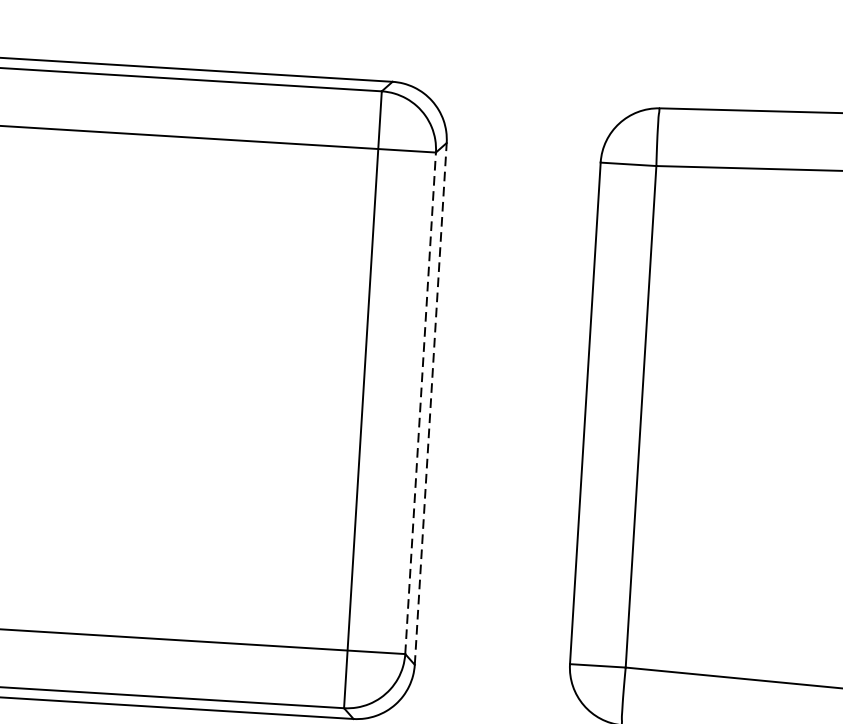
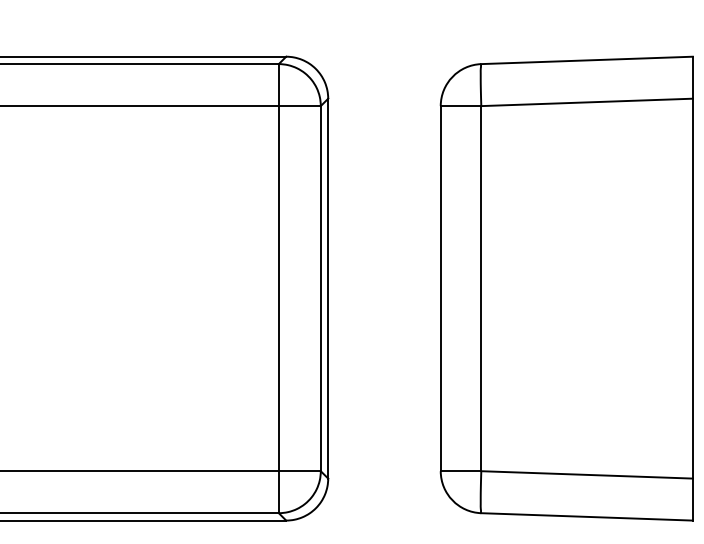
line: (420, 403) -> (320, 288), dashed -> solid
line: (431, 403) -> (328, 288), dashed -> solid

